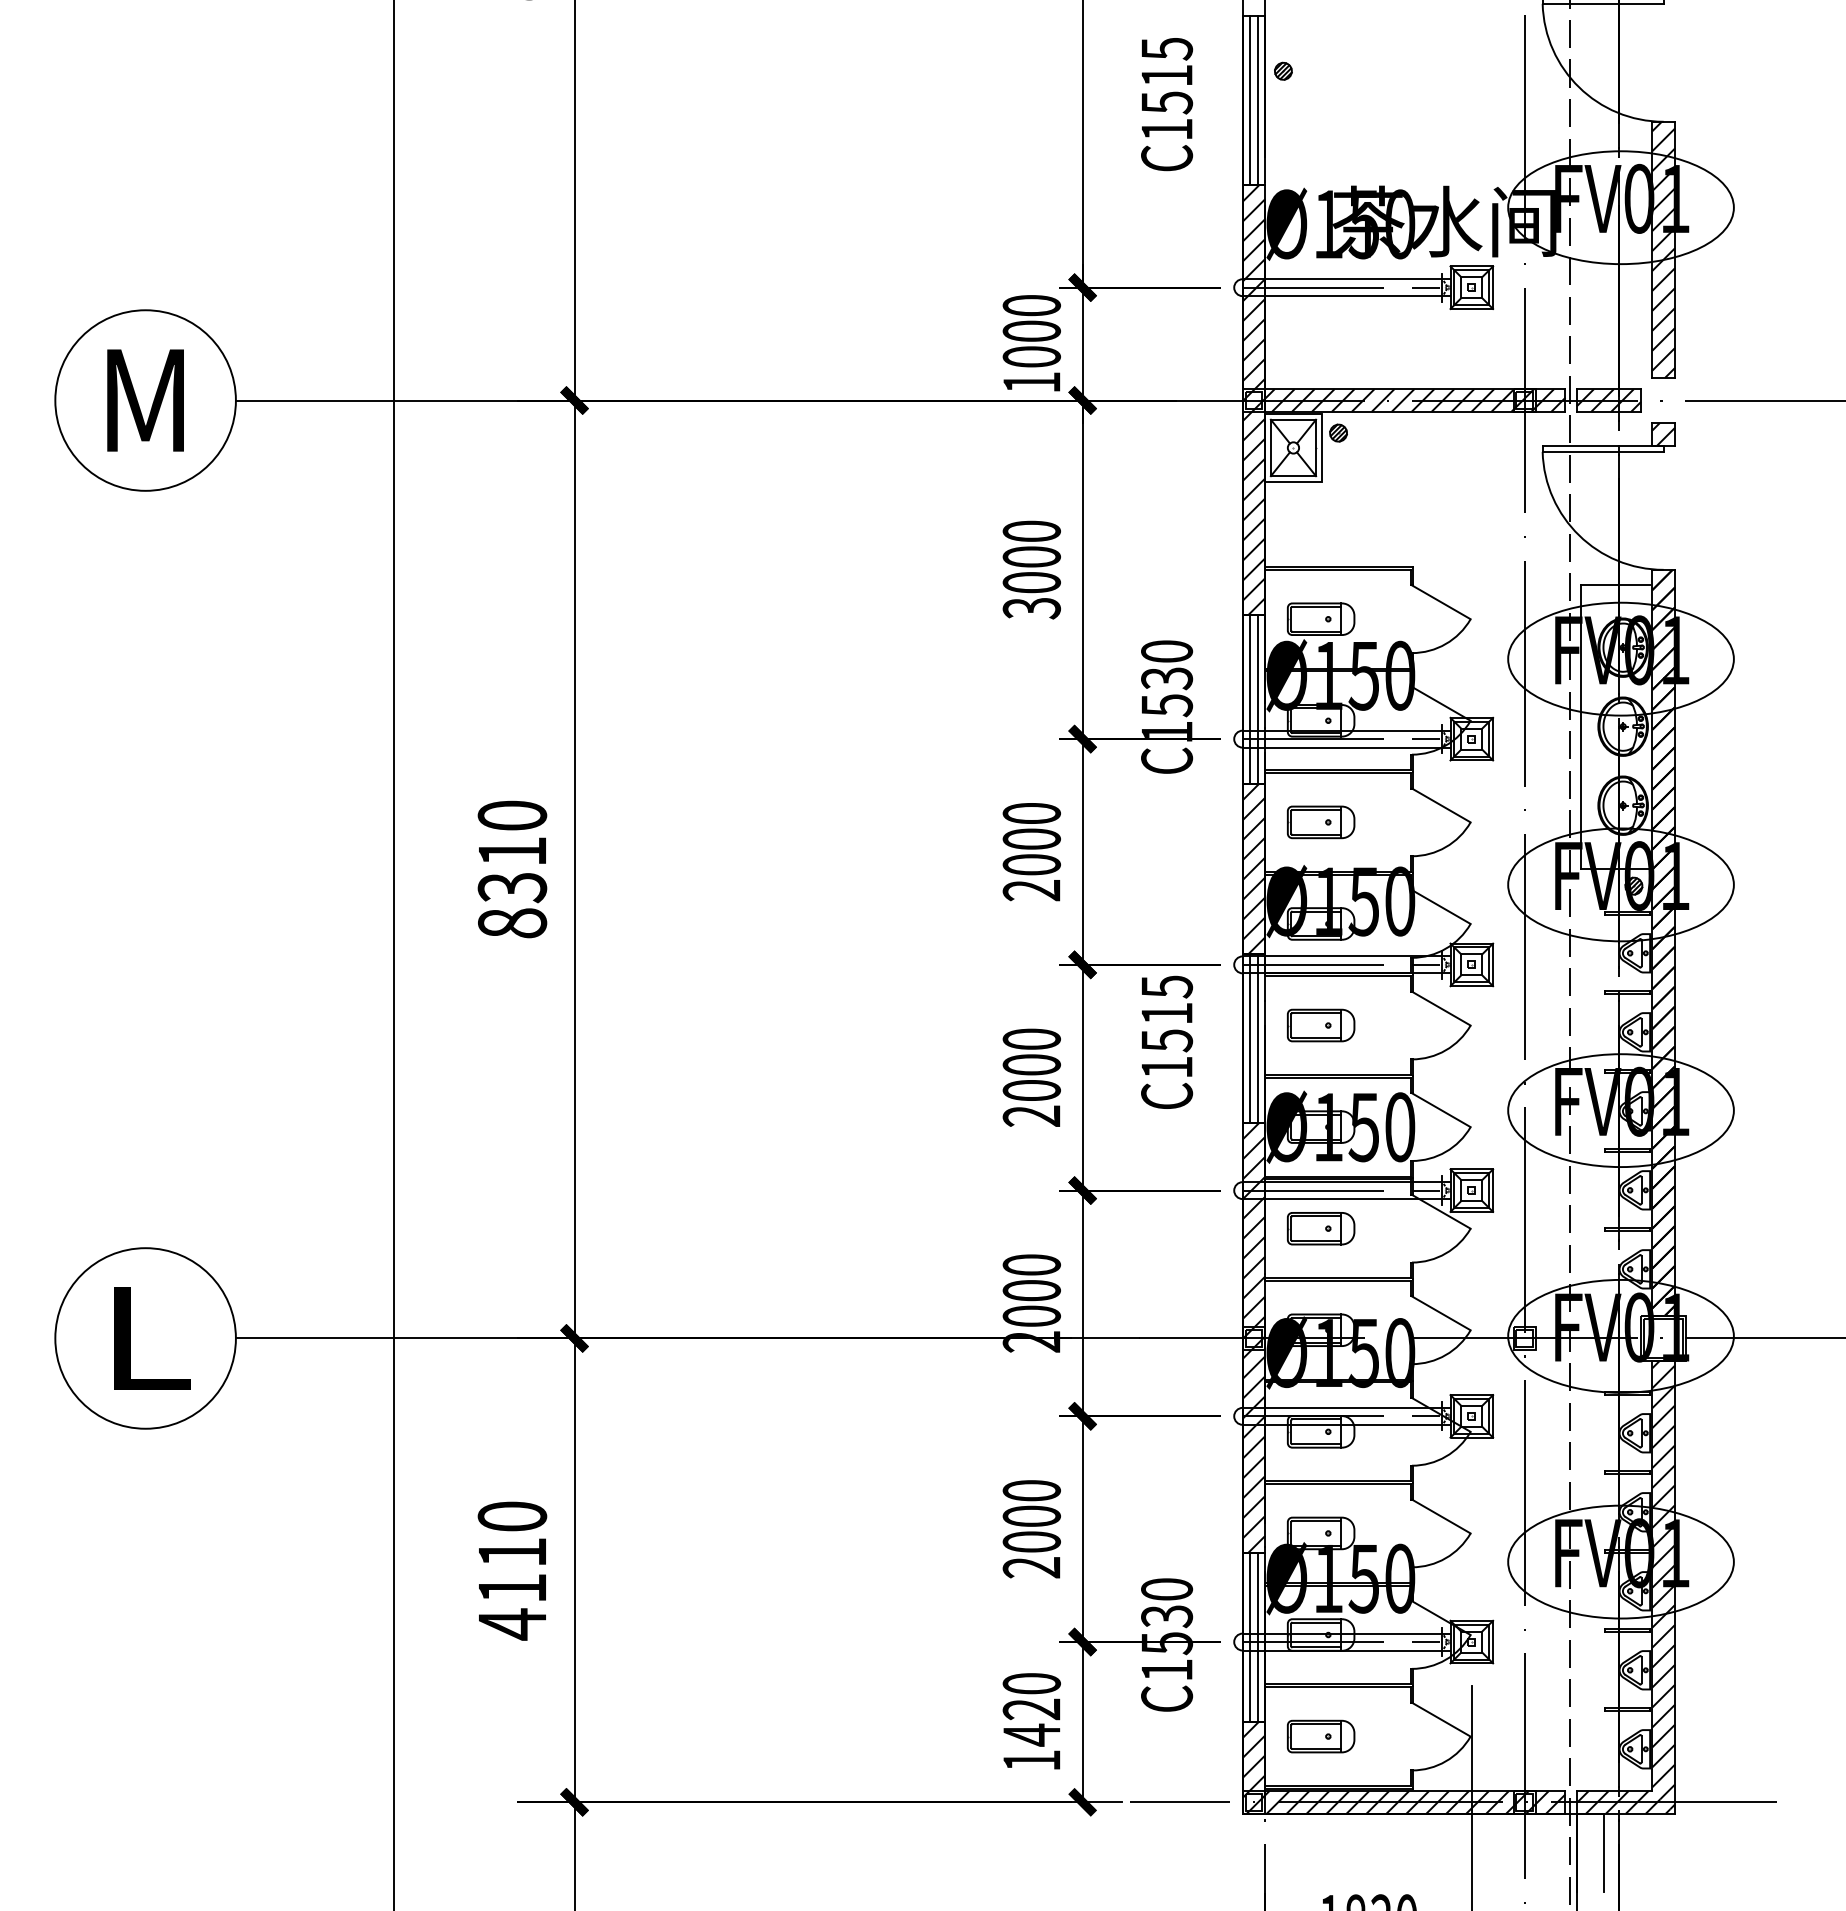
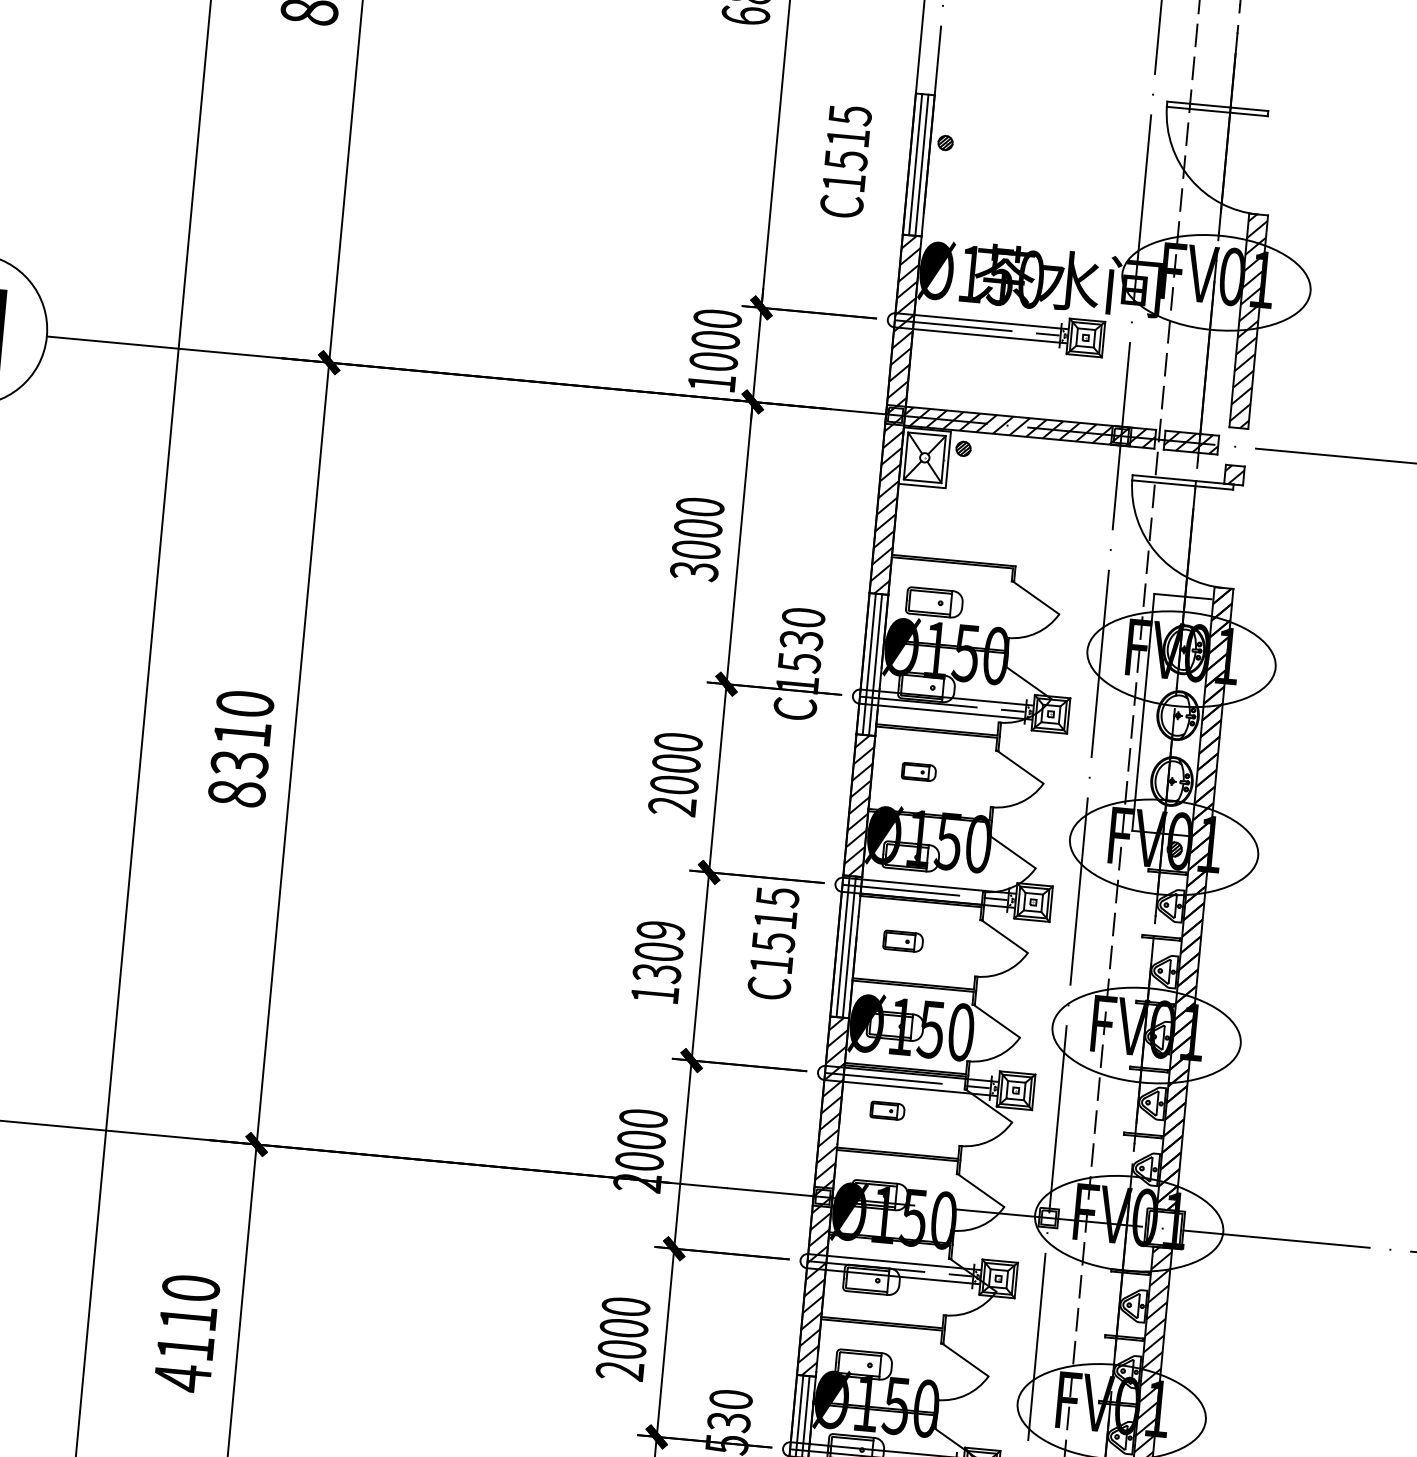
part: (1321, 822) -> (919, 772), size x0.6
part: (1321, 1025) -> (903, 941), size x0.7
text: (1031, 1077) -> (657, 962), 2000 -> 1309
part: (1321, 1228) -> (887, 1110), size x0.6

